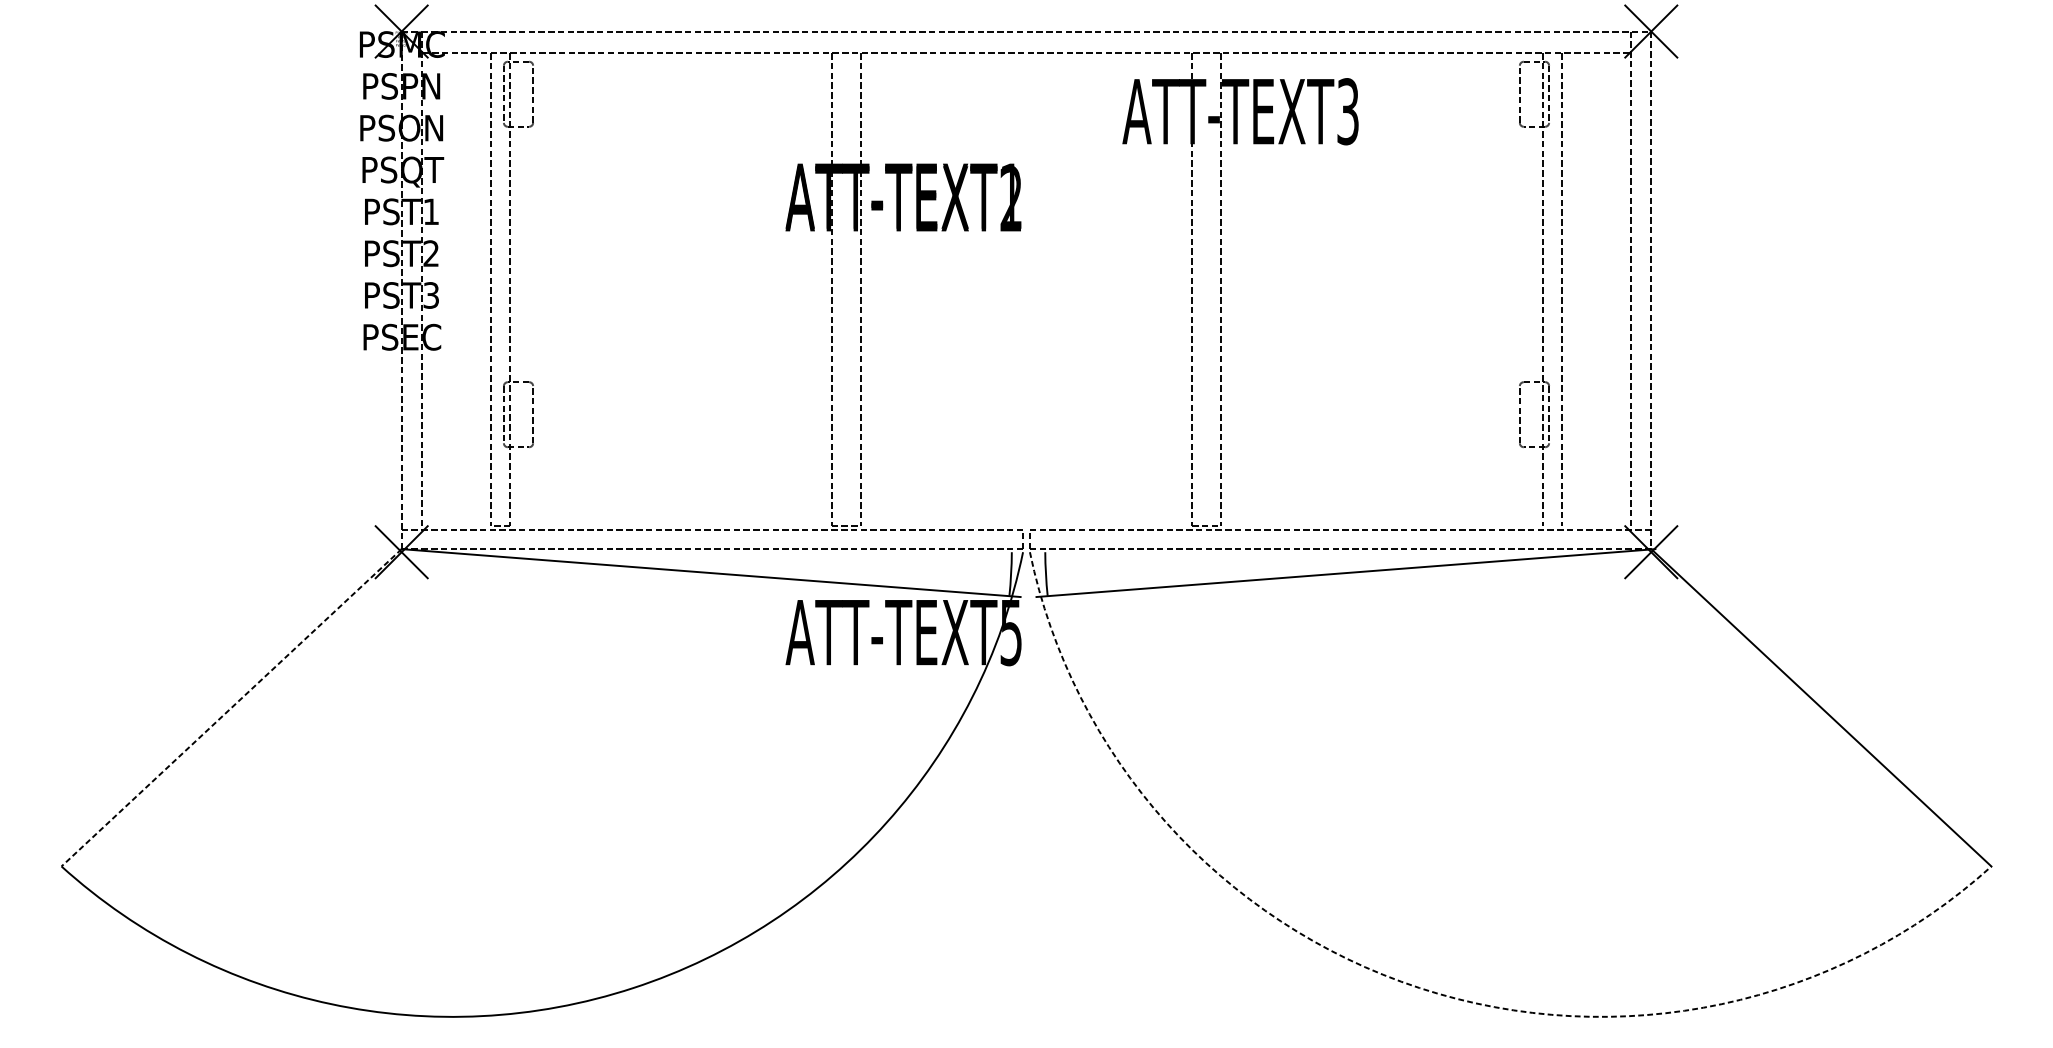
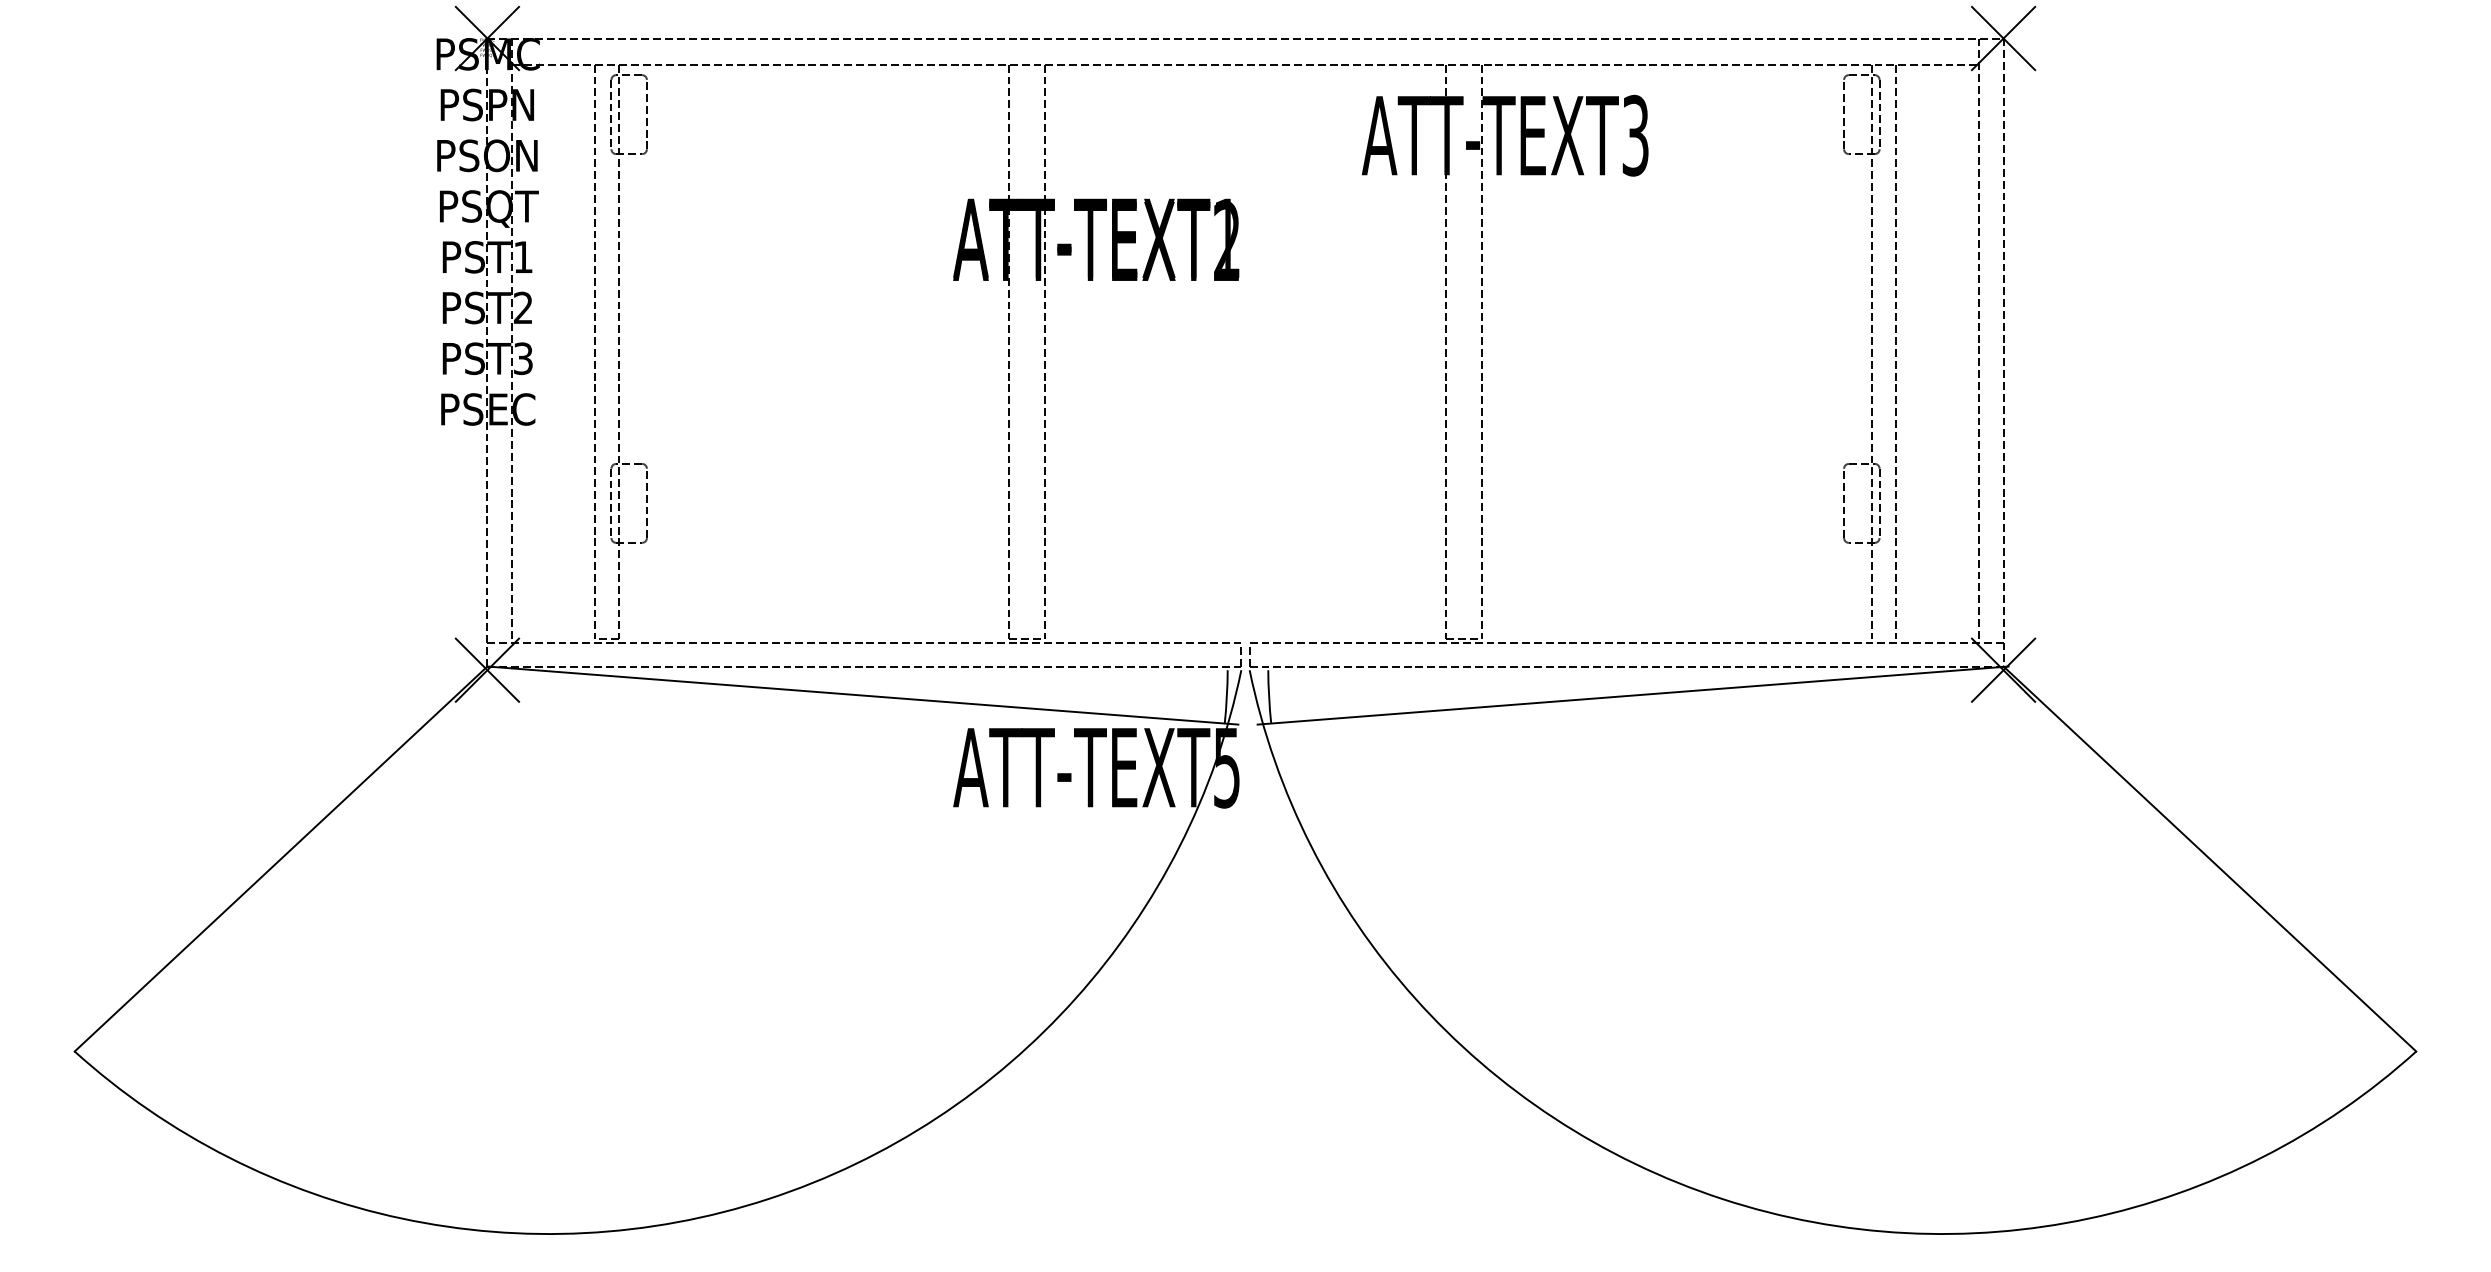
line: (231, 708) -> (280, 859), dashed -> solid
arc: (1419, 988) -> (1722, 1199), dashed -> solid

